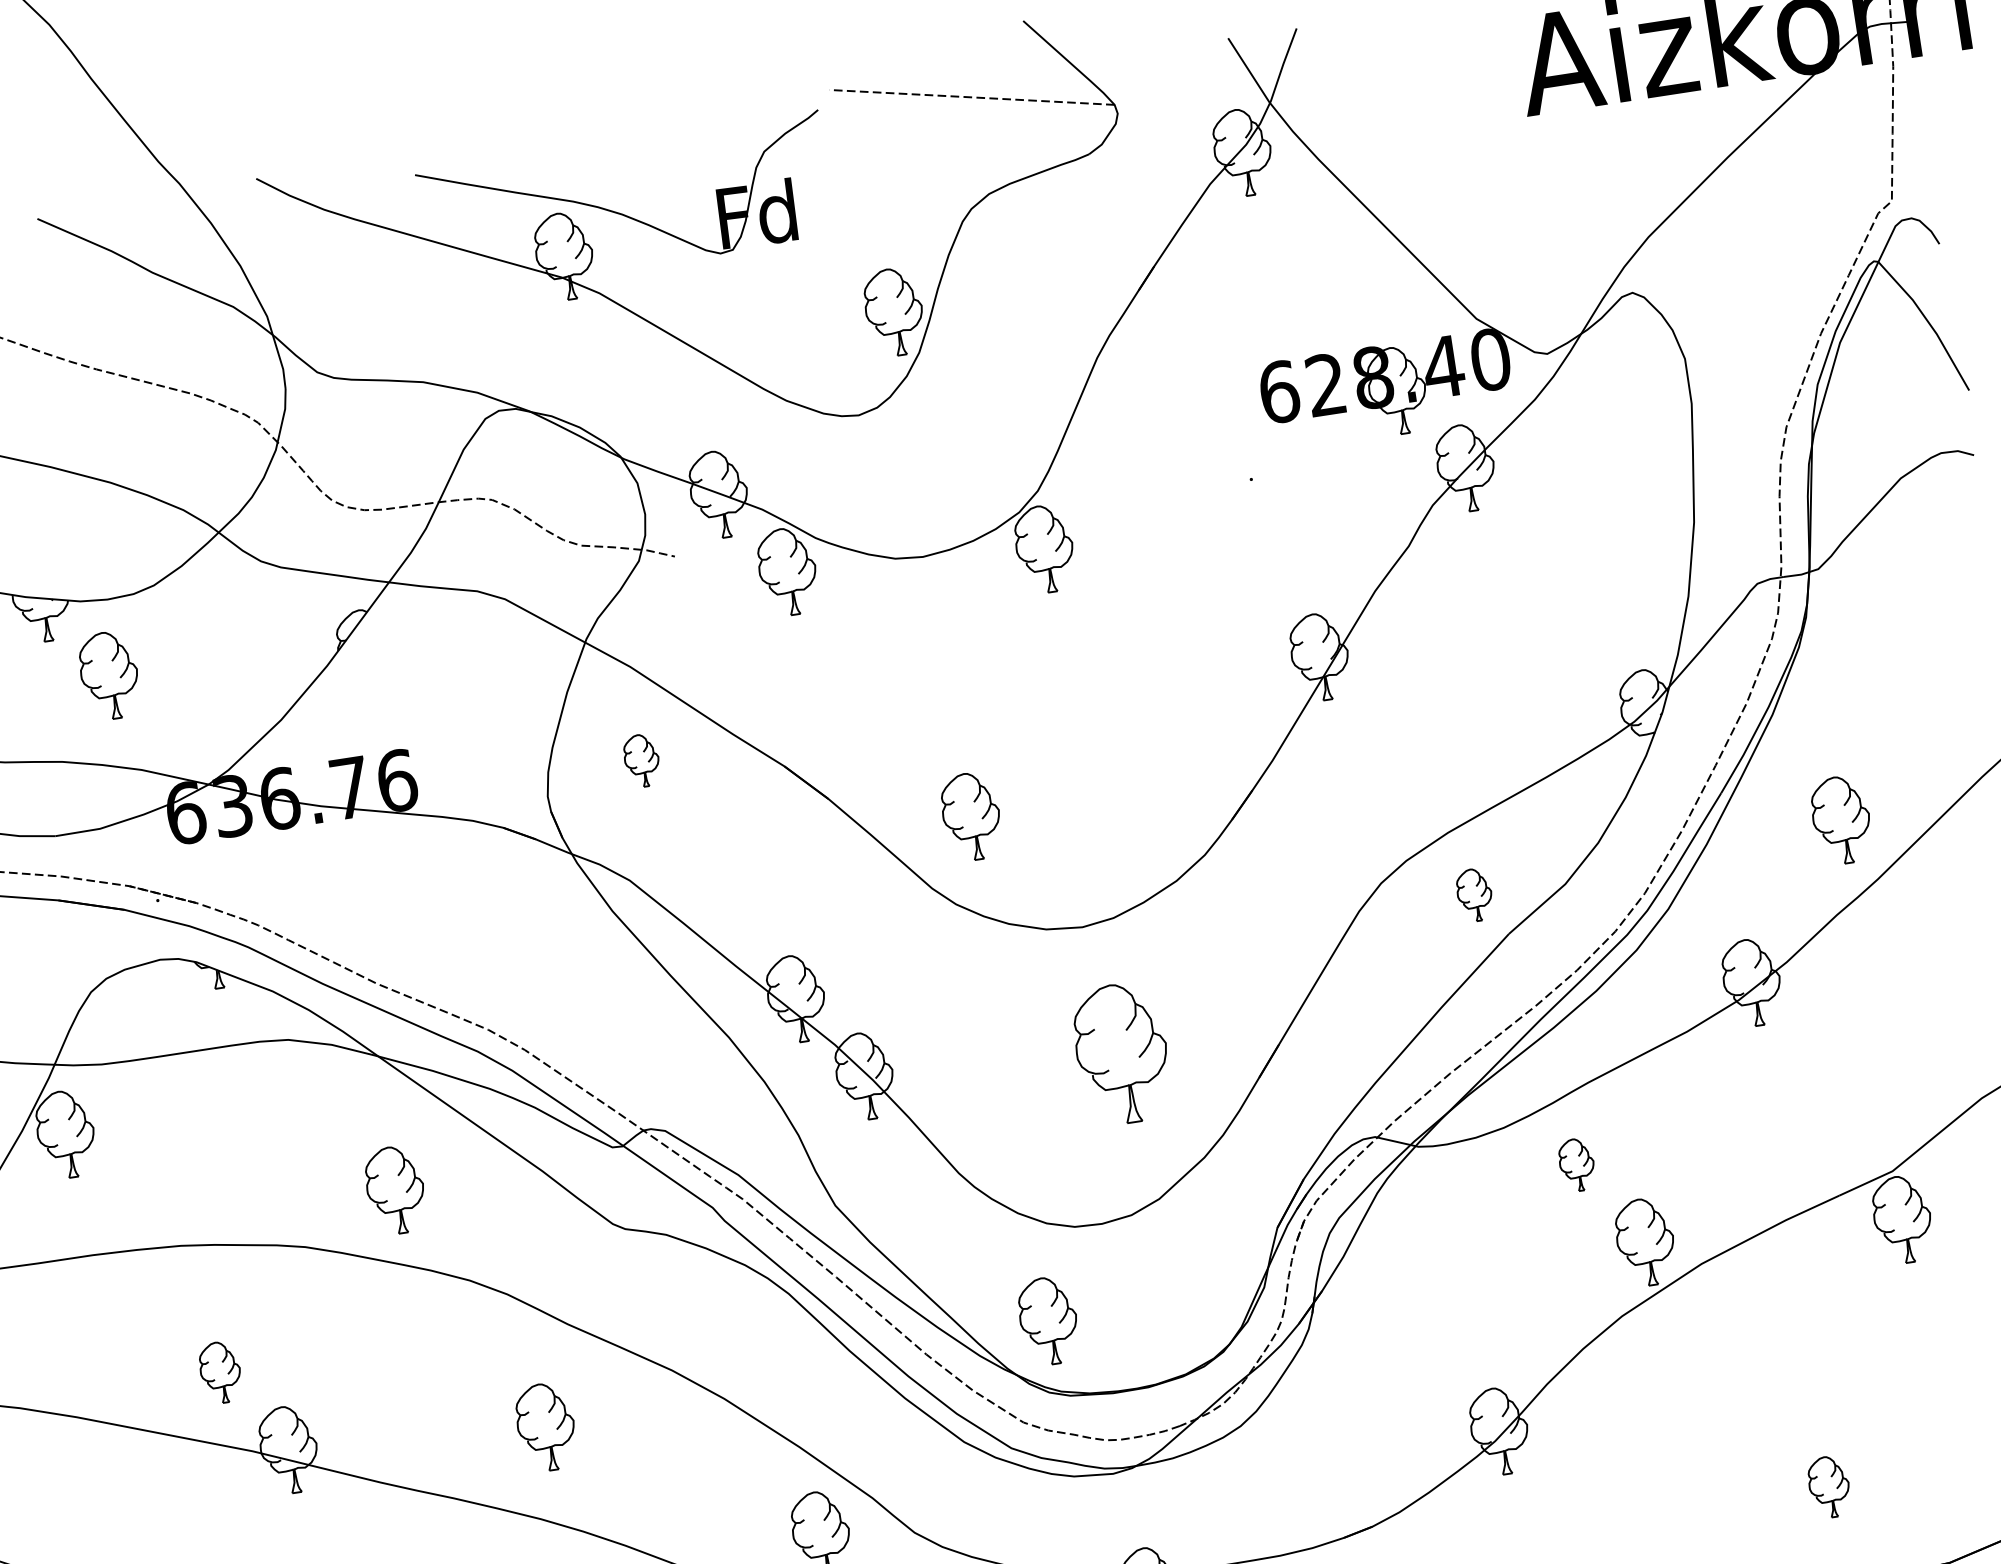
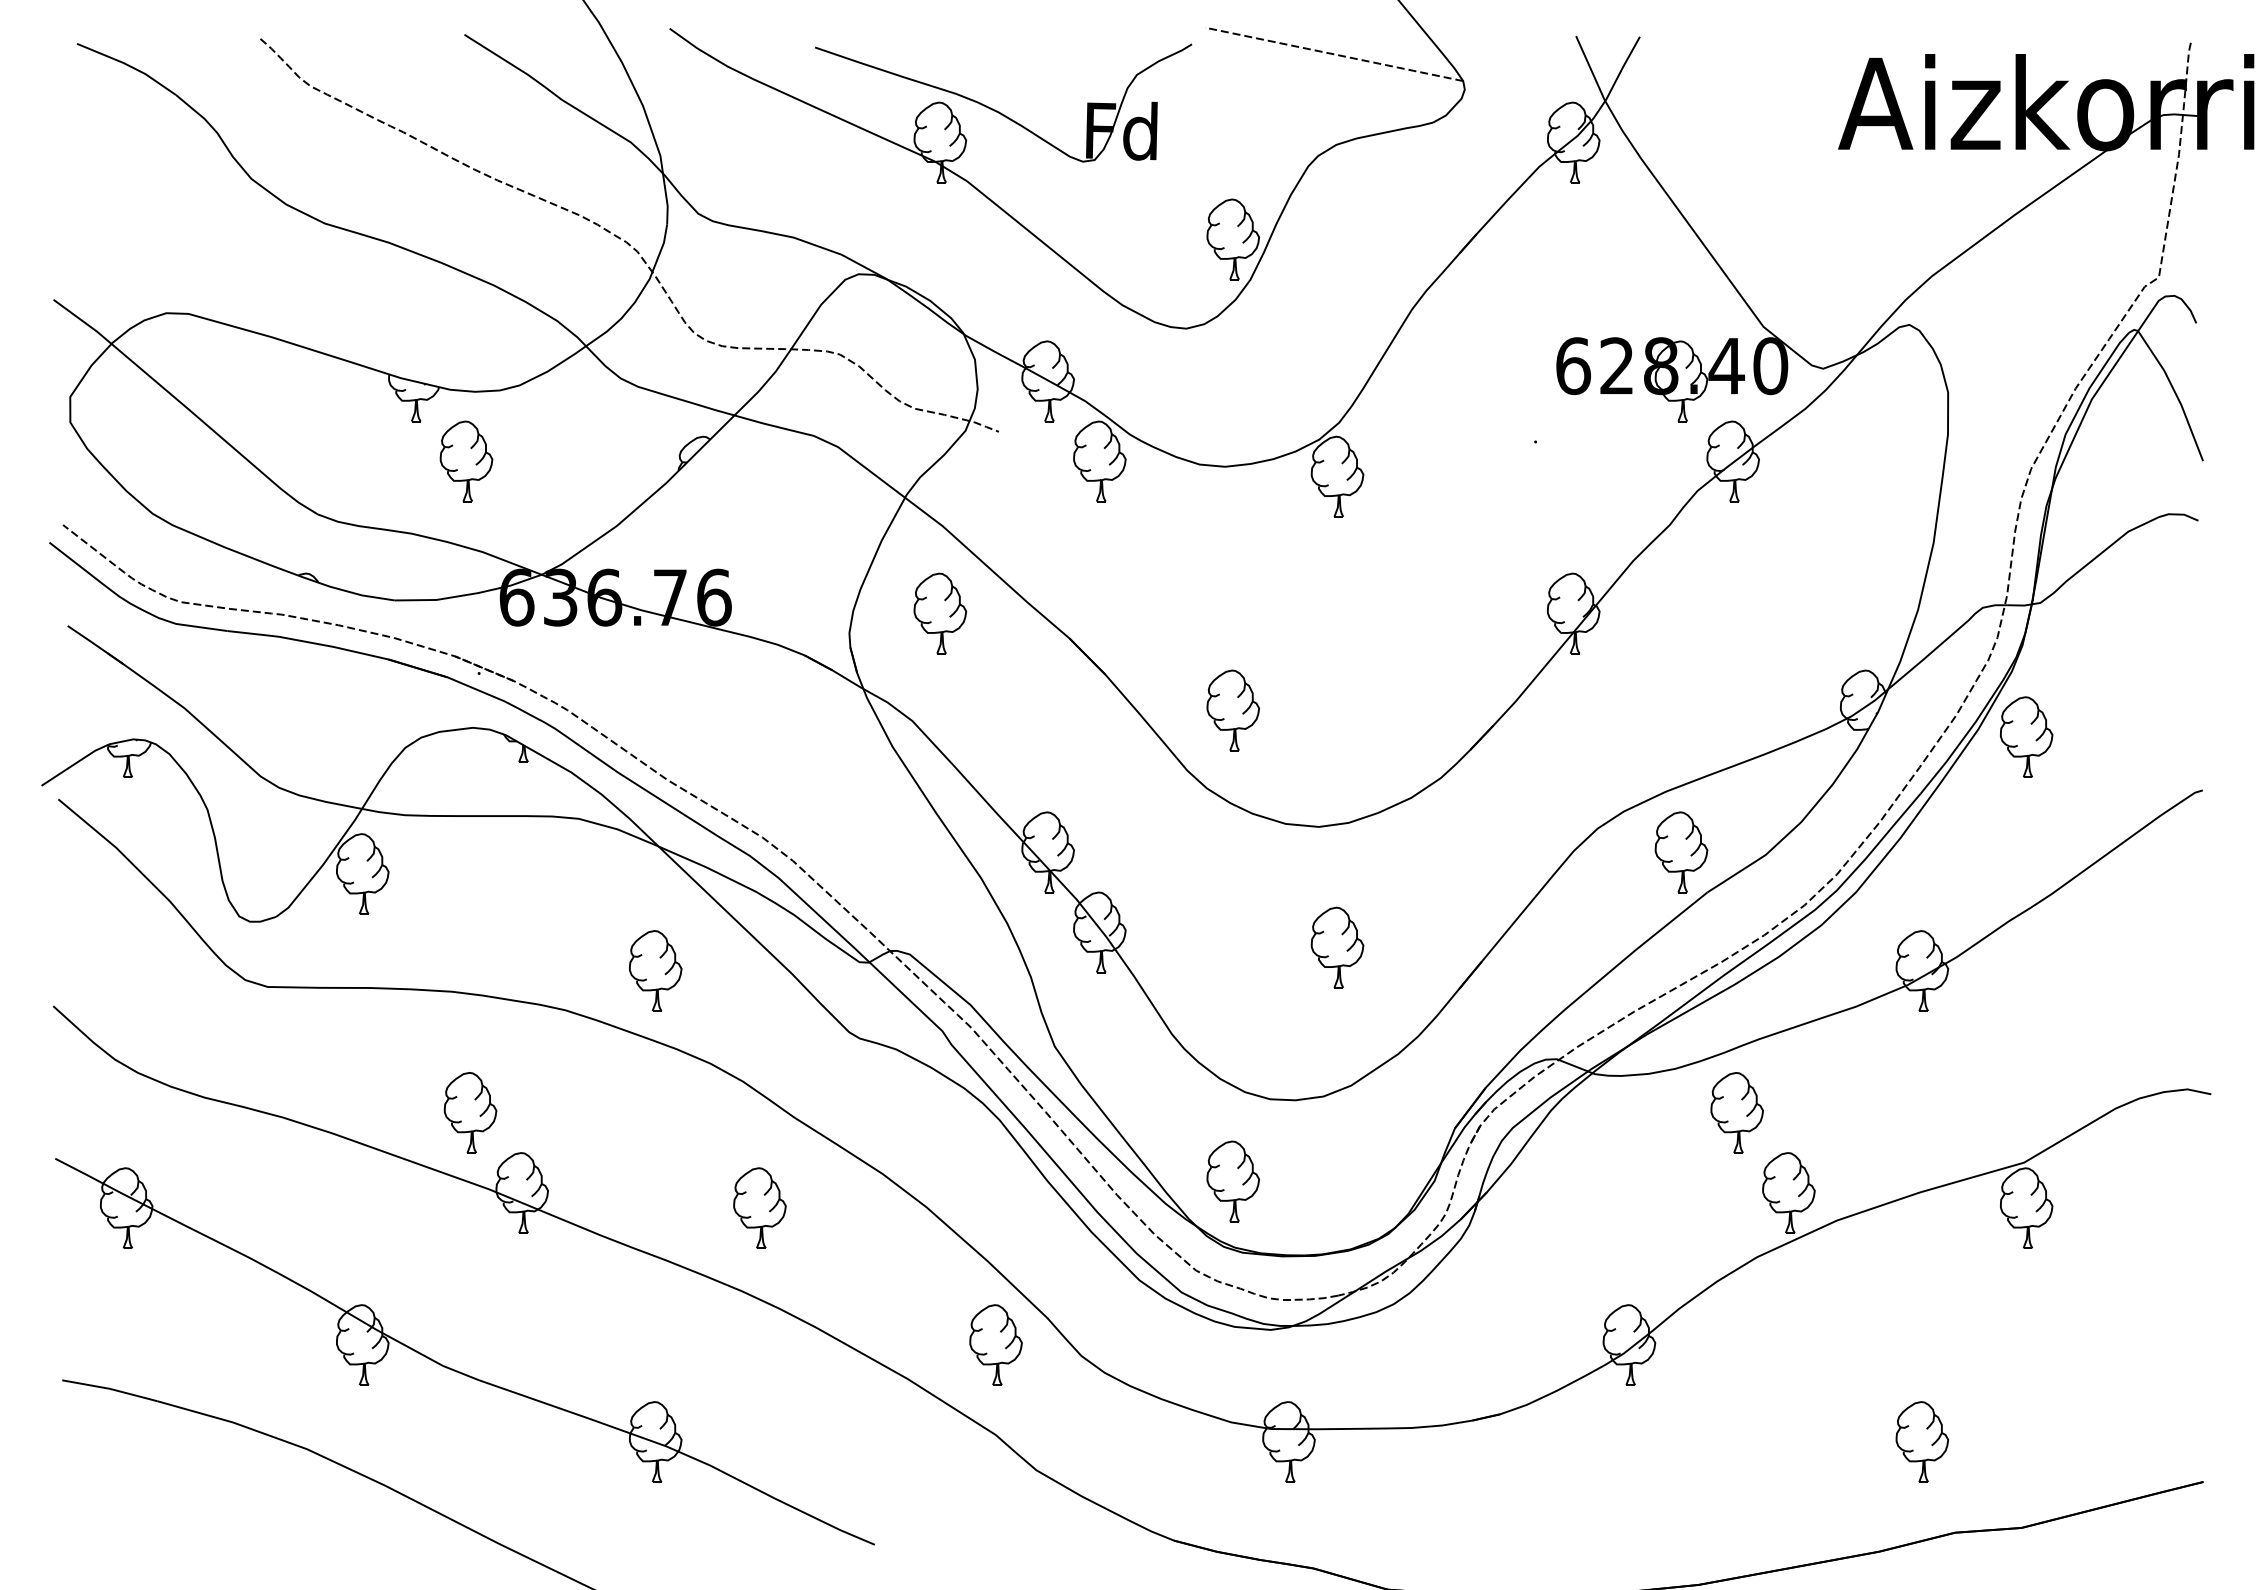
part: (642, 760) -> (940, 613), size x1.67
part: (1841, 819) -> (2026, 736), moved
part: (1474, 895) -> (1681, 852), size x1.67
part: (1121, 1053) -> (1337, 947), size x0.62
part: (1576, 1164) -> (1736, 1112), size x1.67
part: (220, 1372) -> (470, 1112), size x1.43
part: (1829, 1486) -> (1922, 1441), size x1.43

